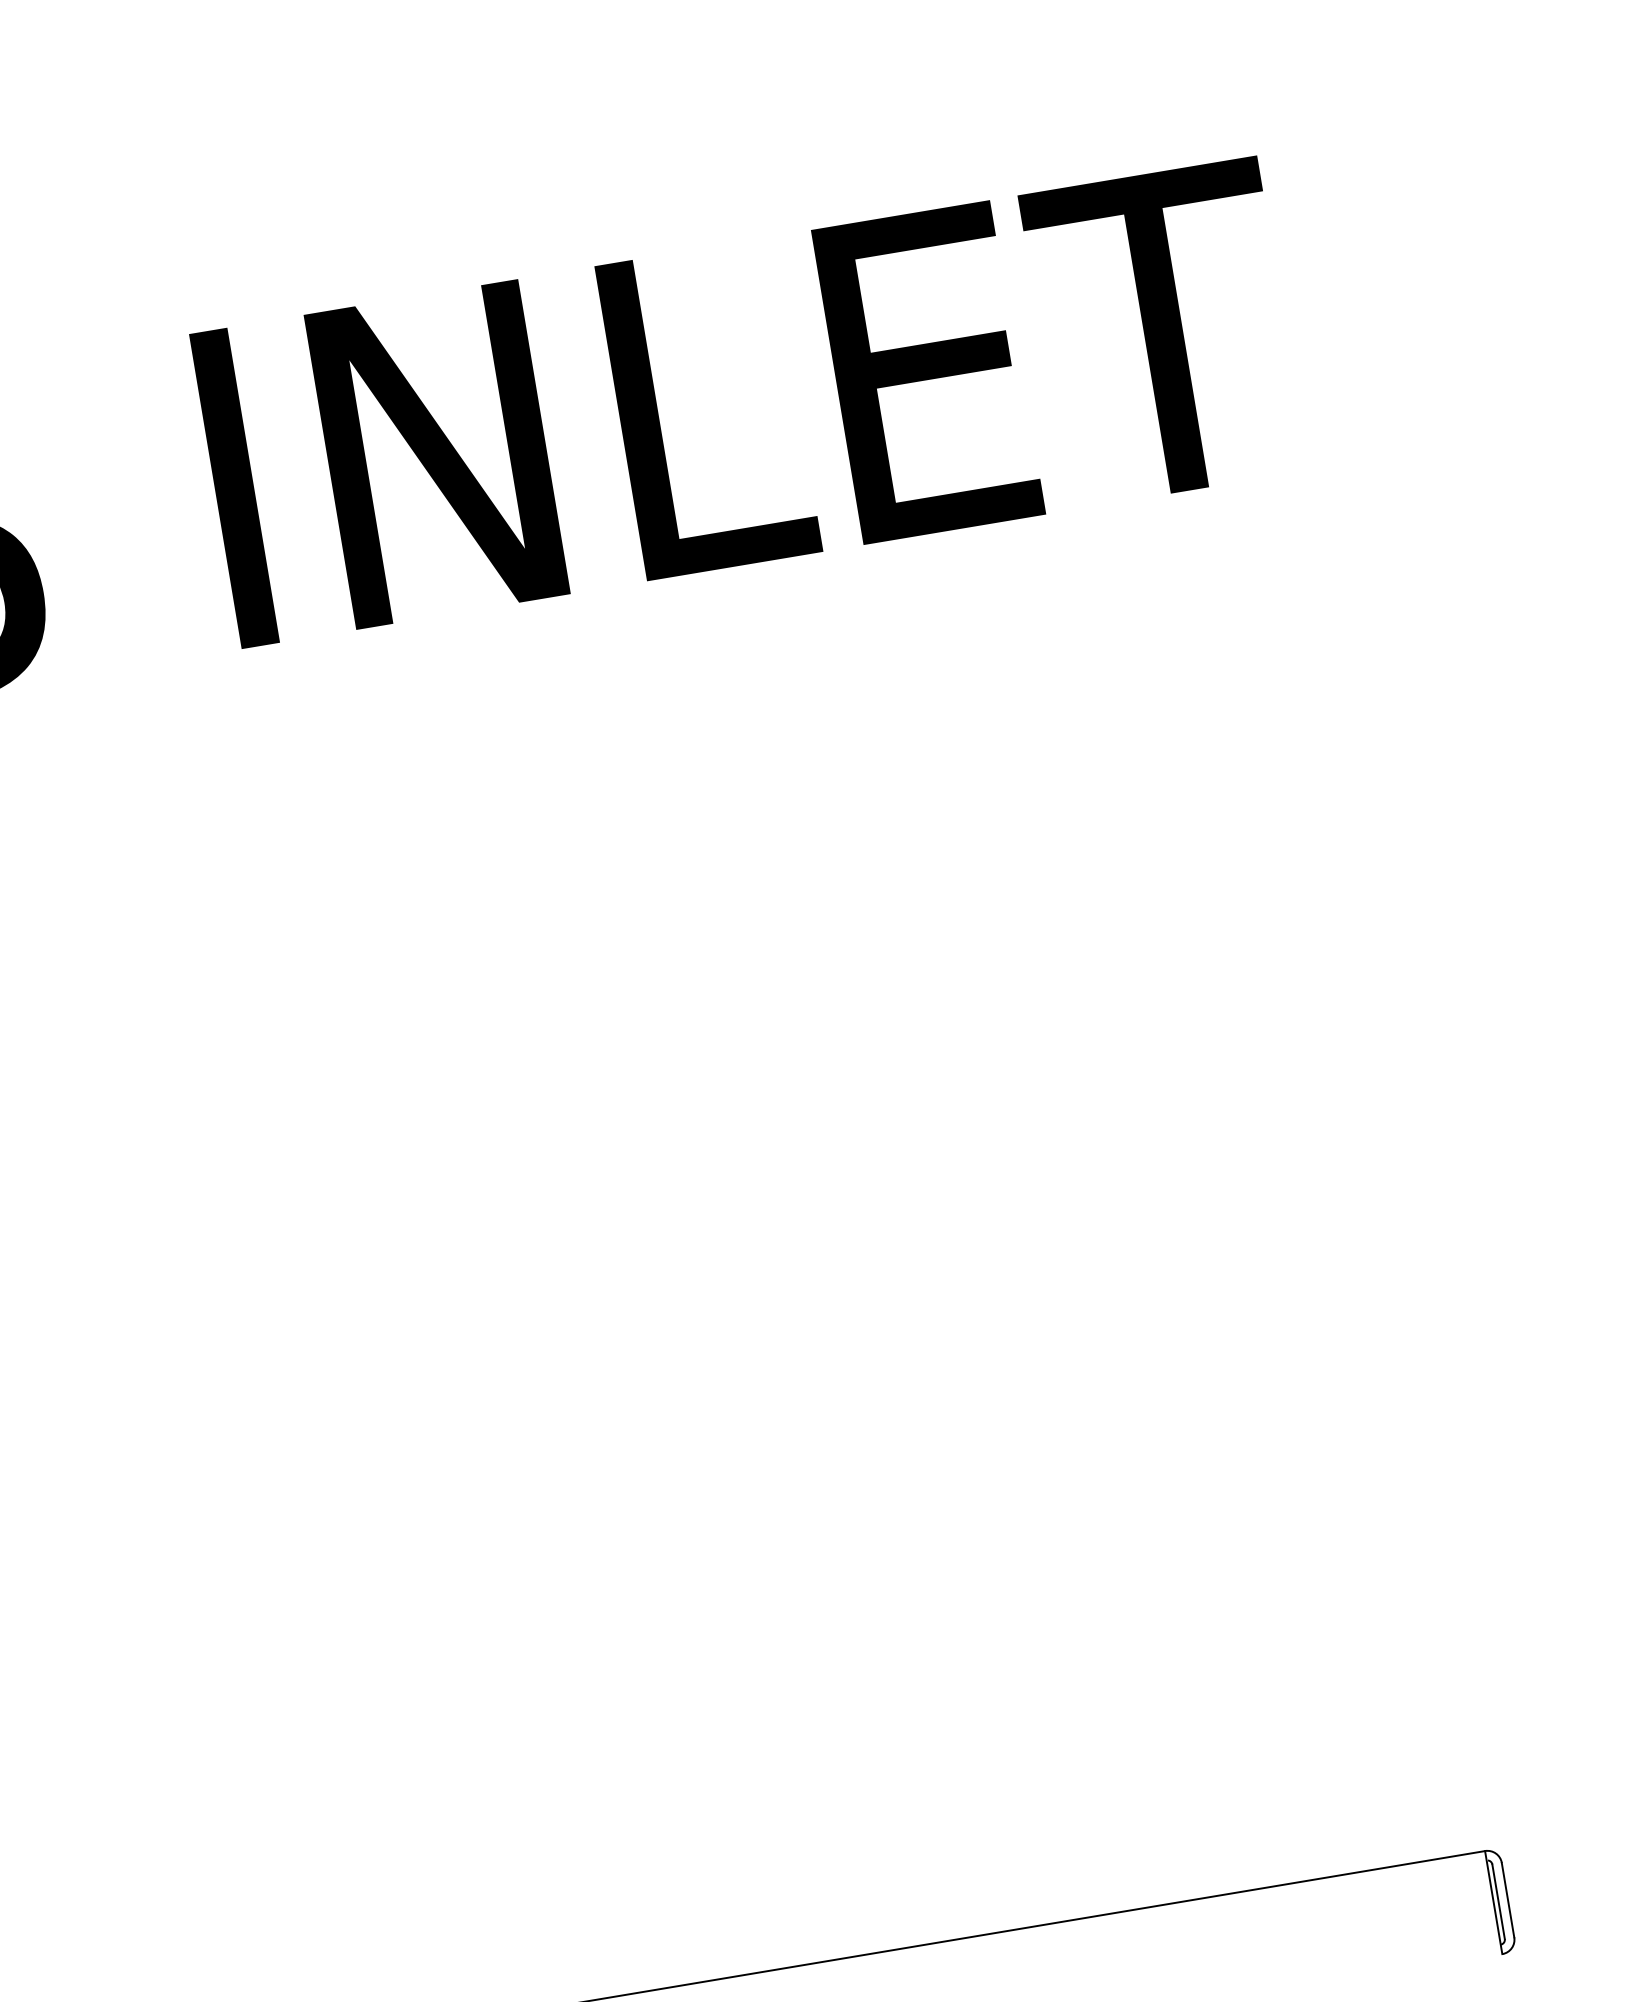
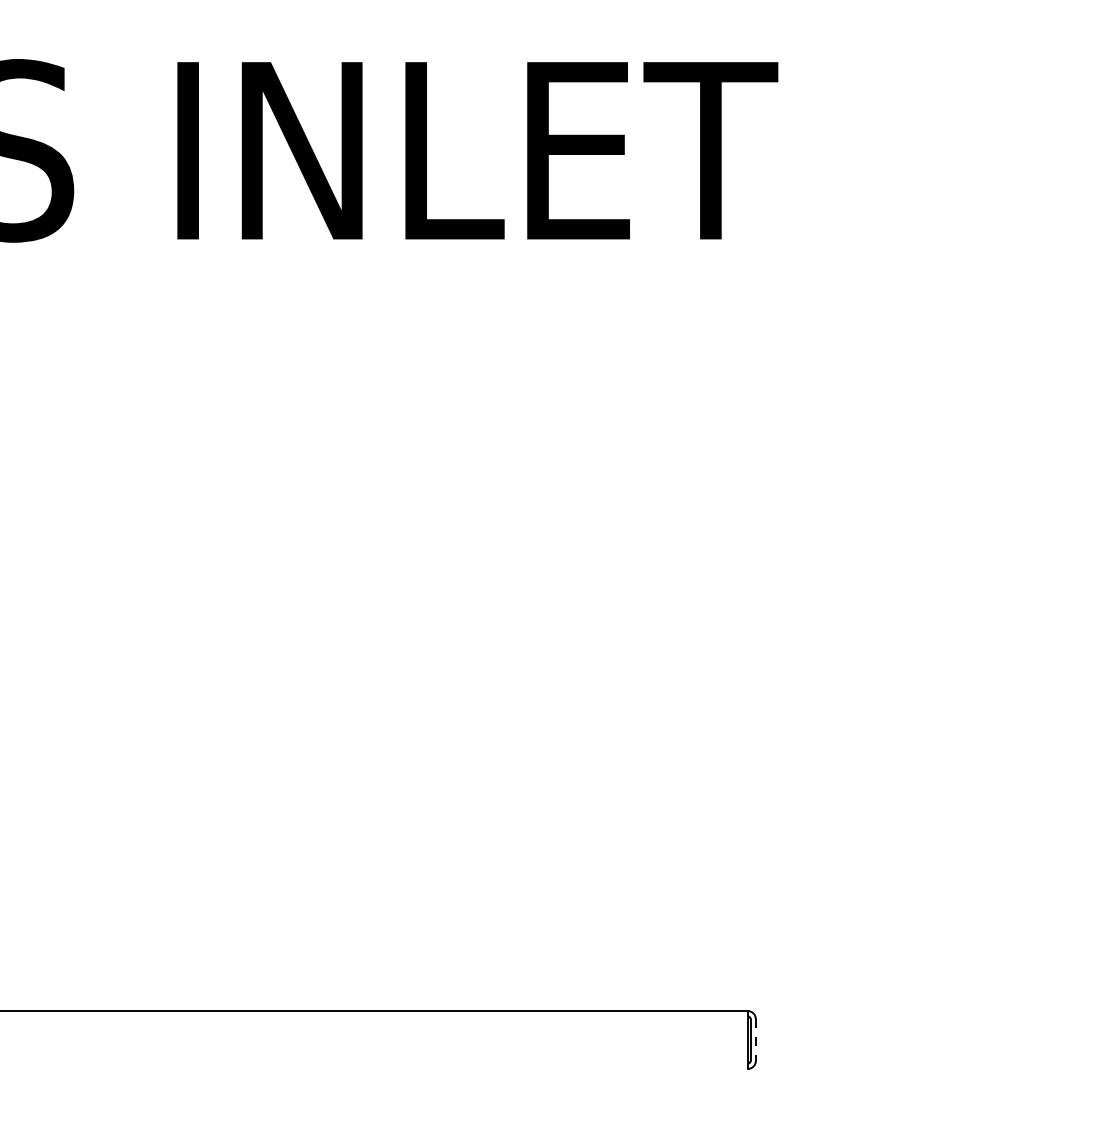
line: (1507, 1901) -> (755, 1040), solid -> dashed

